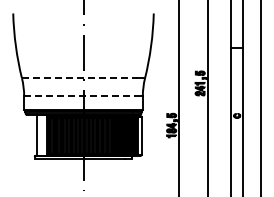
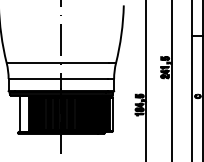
line: (79, 78) -> (57, 63), dashed -> solid
line: (79, 96) -> (57, 79), dashed -> solid

